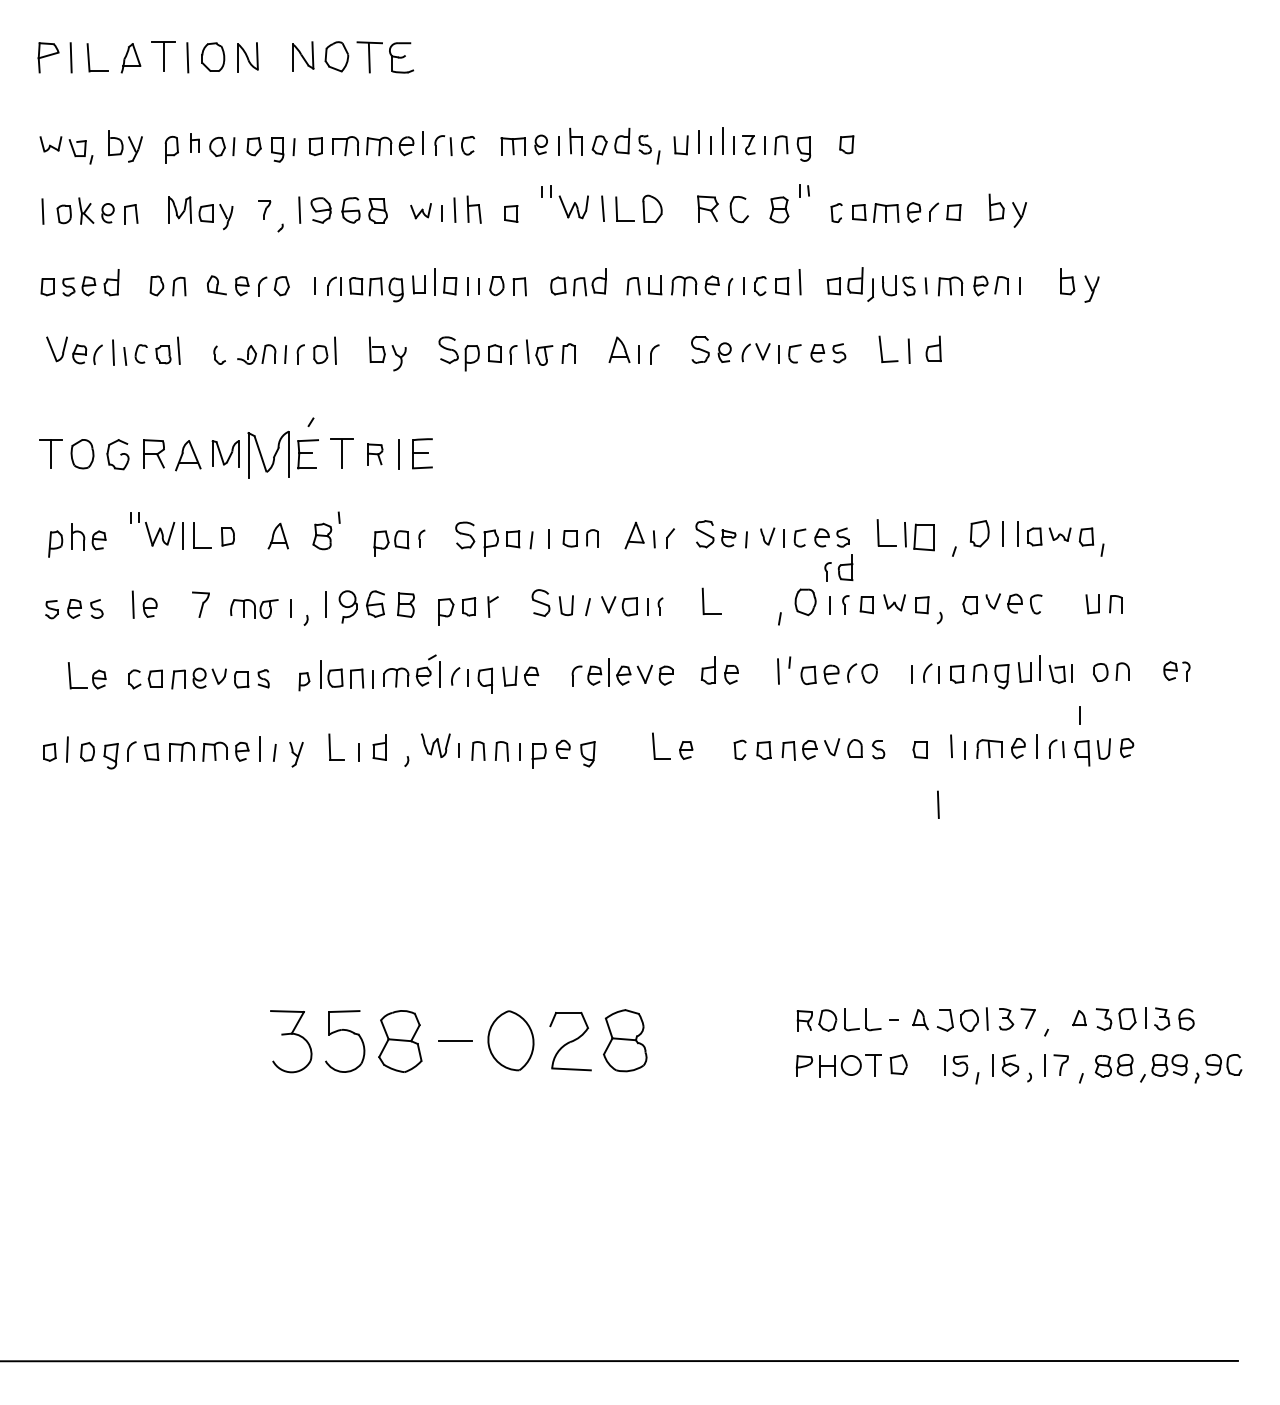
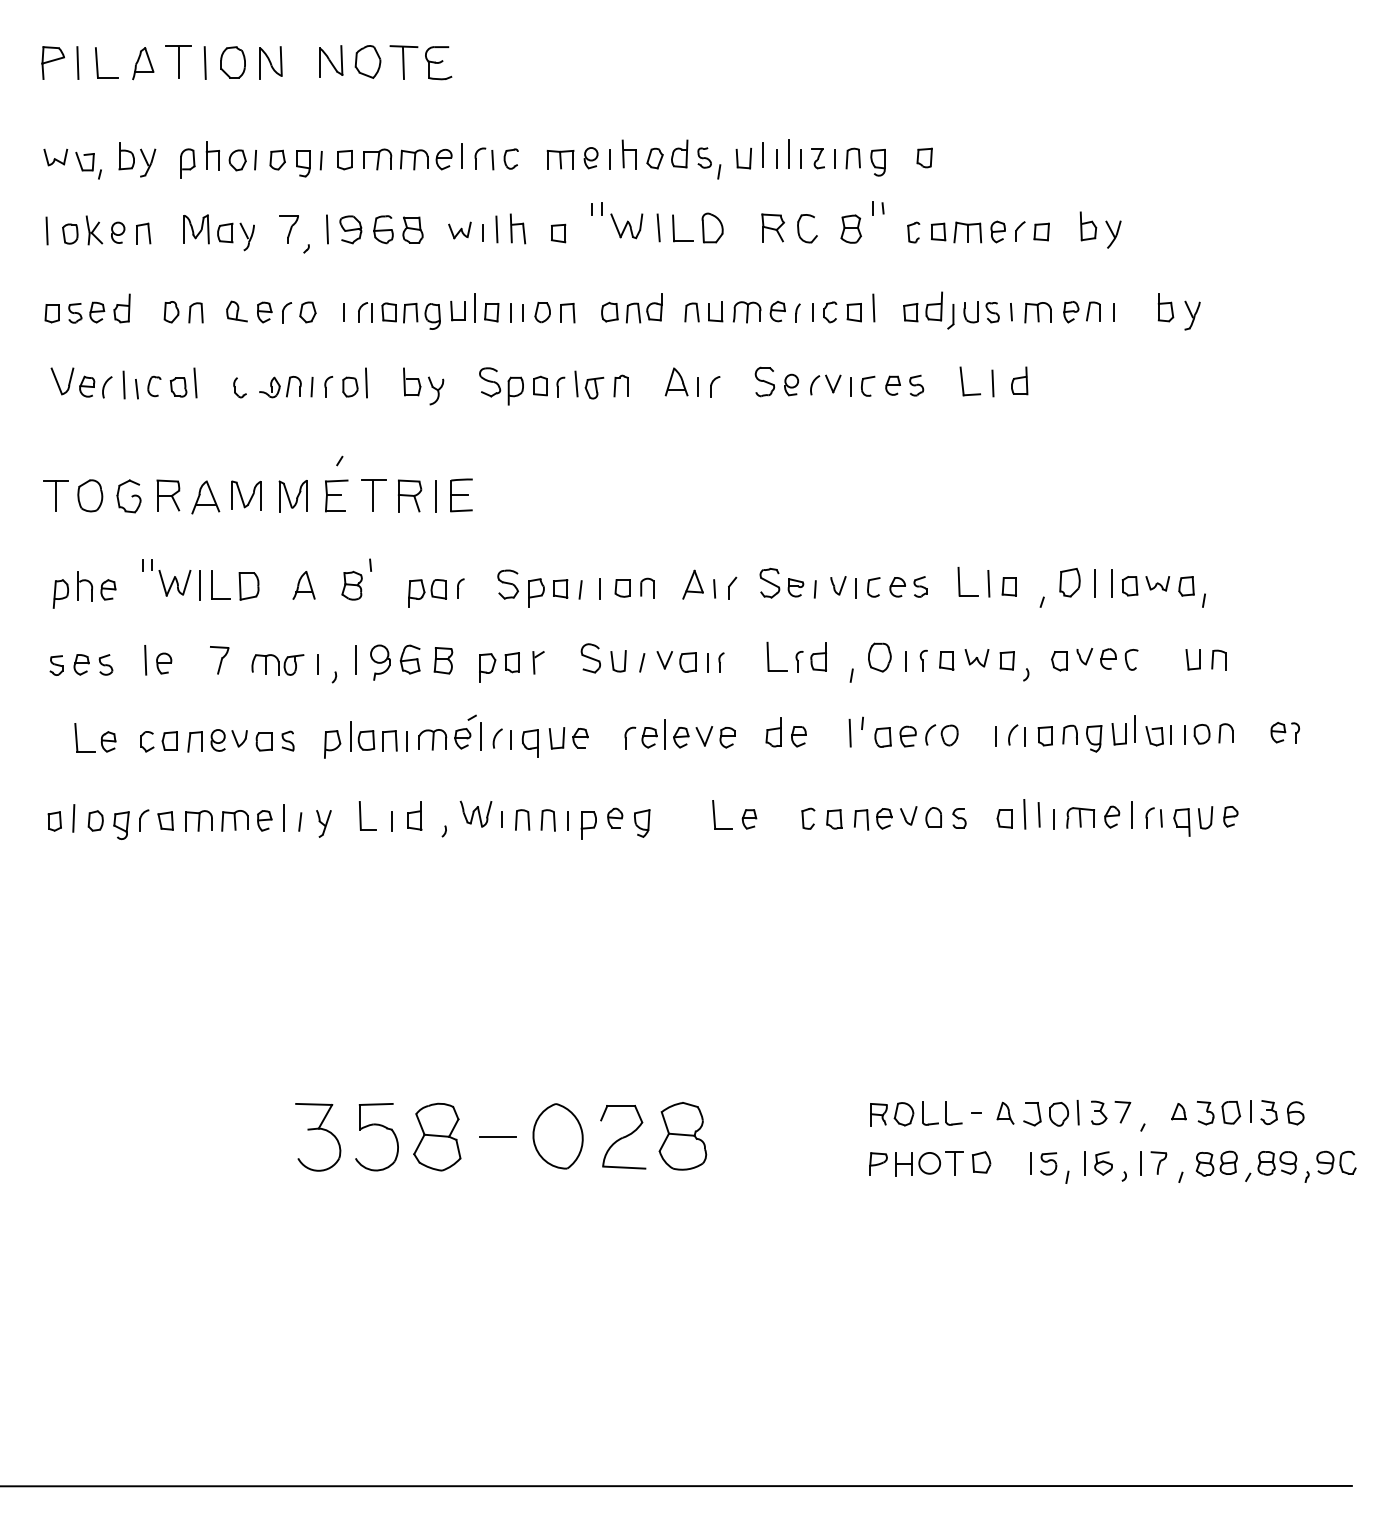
part: (194, 142) -> (212, 155), size x1.43
part: (264, 209) -> (288, 228), size x1.43
part: (268, 454) -> (293, 496), size x0.62
part: (375, 454) -> (410, 496), size x1.43
part: (227, 536) -> (248, 585), size x1.43
part: (924, 537) -> (1009, 586), size x0.62
part: (838, 567) -> (810, 656), moved
part: (304, 681) -> (332, 744), size x1.43
line: (1079, 715) -> (1184, 735), moved
line: (938, 804) -> (1024, 813), moved

